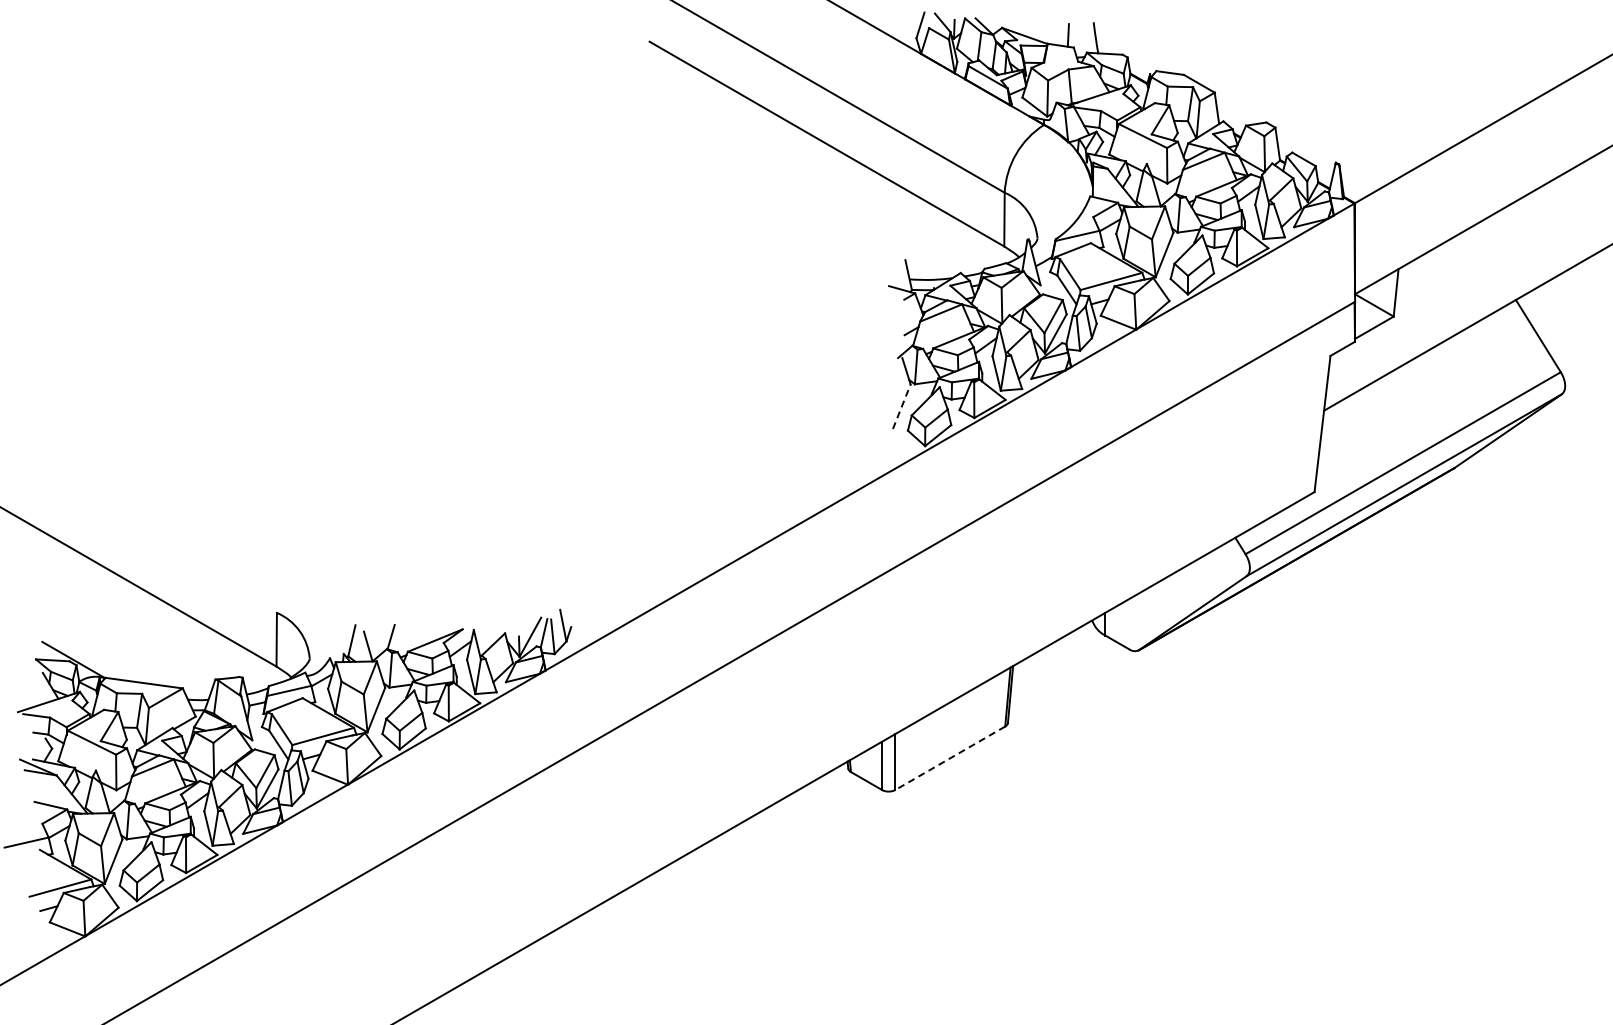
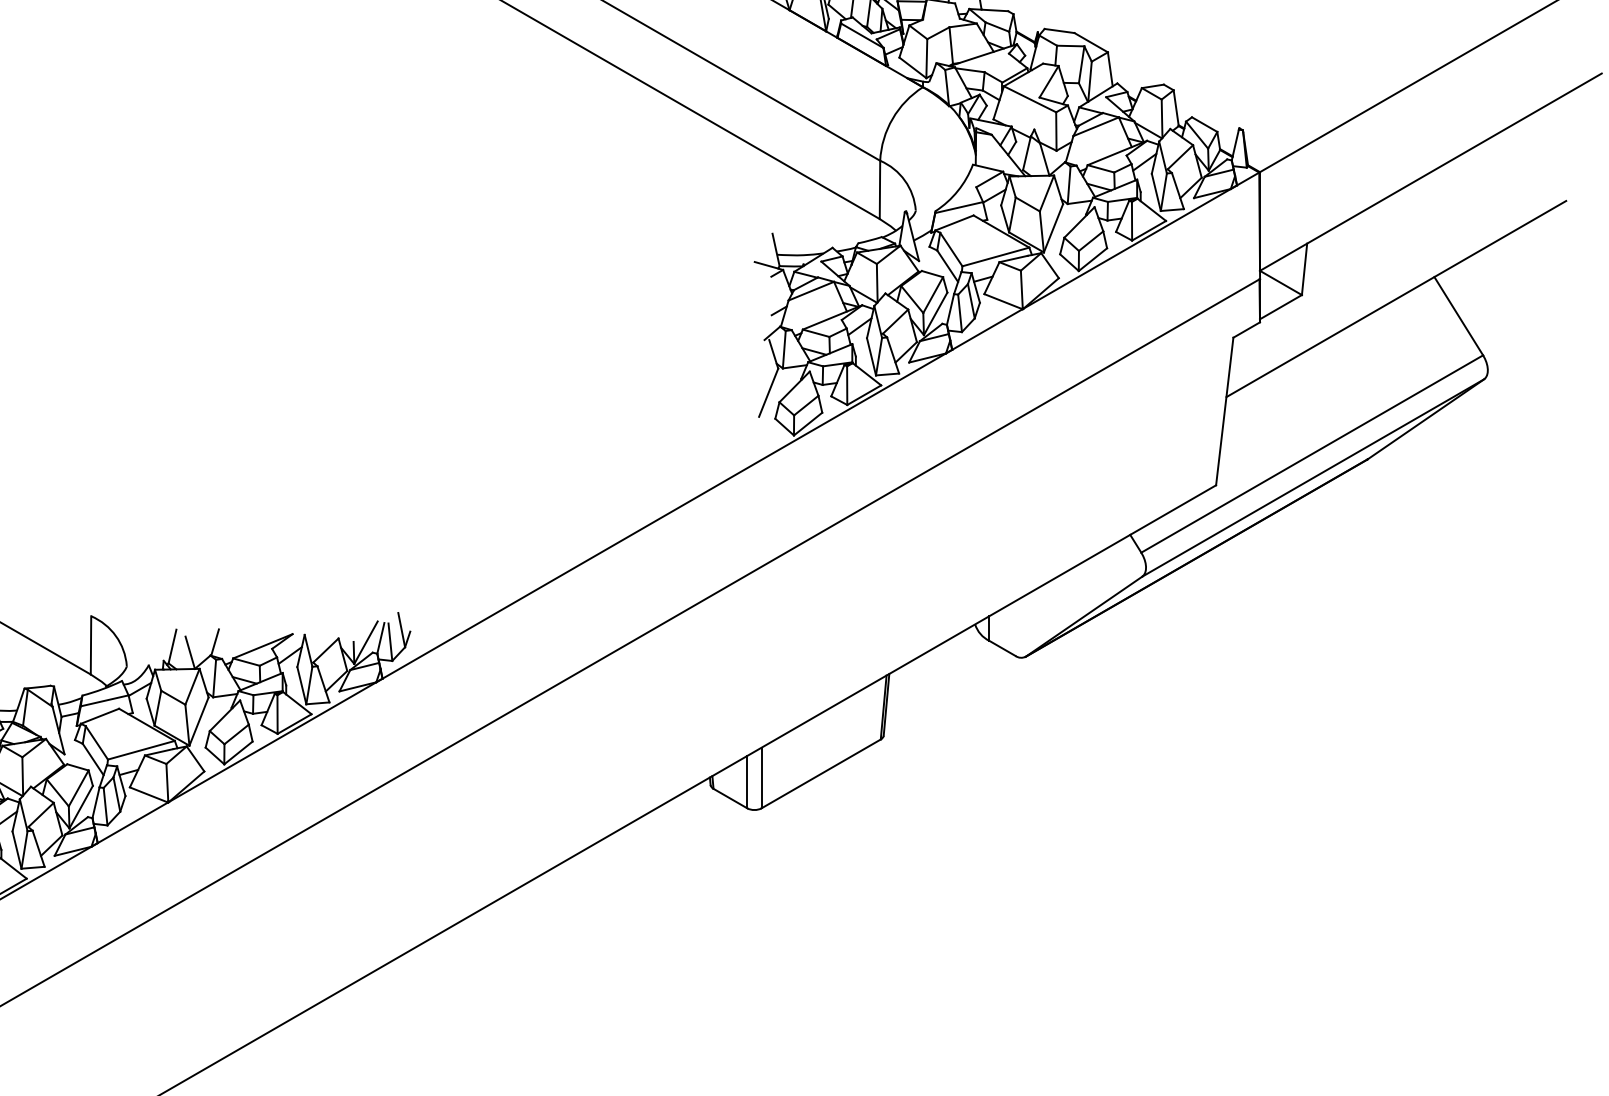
line: (901, 406) -> (768, 392), dashed -> solid
line: (949, 758) -> (820, 774), dashed -> solid

